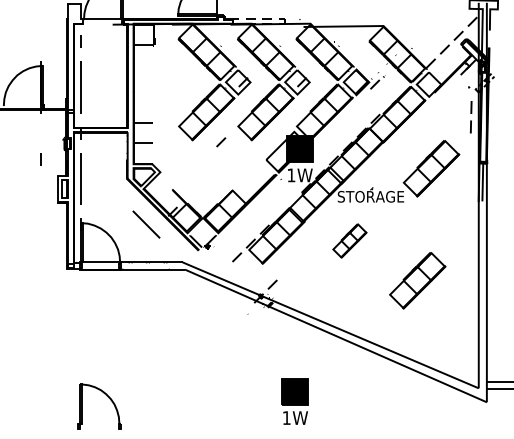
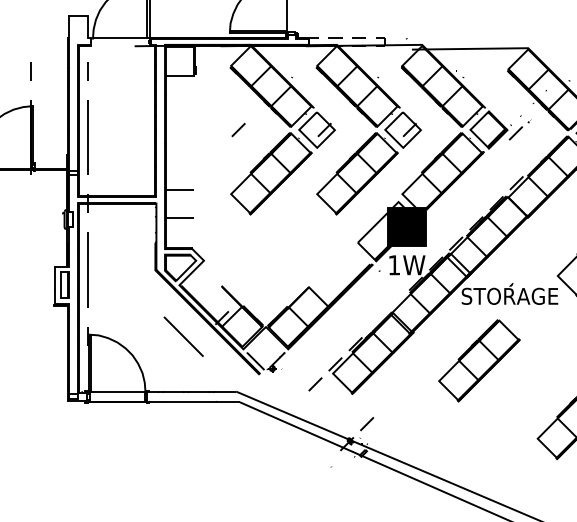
line: (221, 142) -> (239, 130), moved
line: (40, 159) -> (29, 70), moved
part: (349, 240) -> (478, 359), size x1.67

